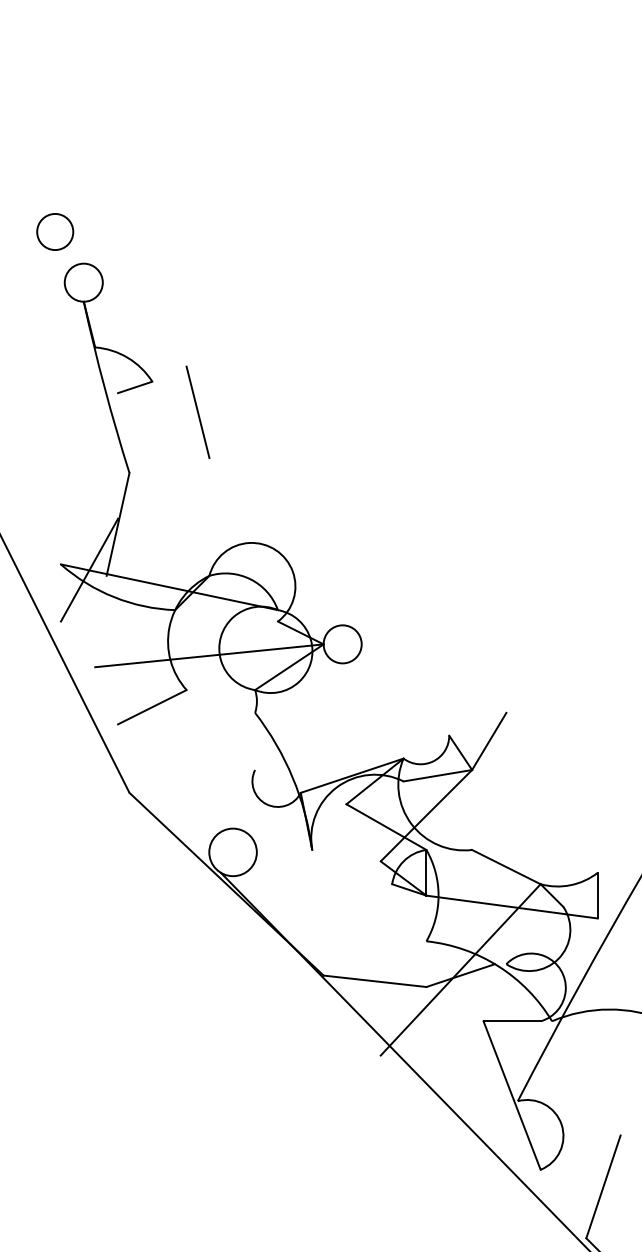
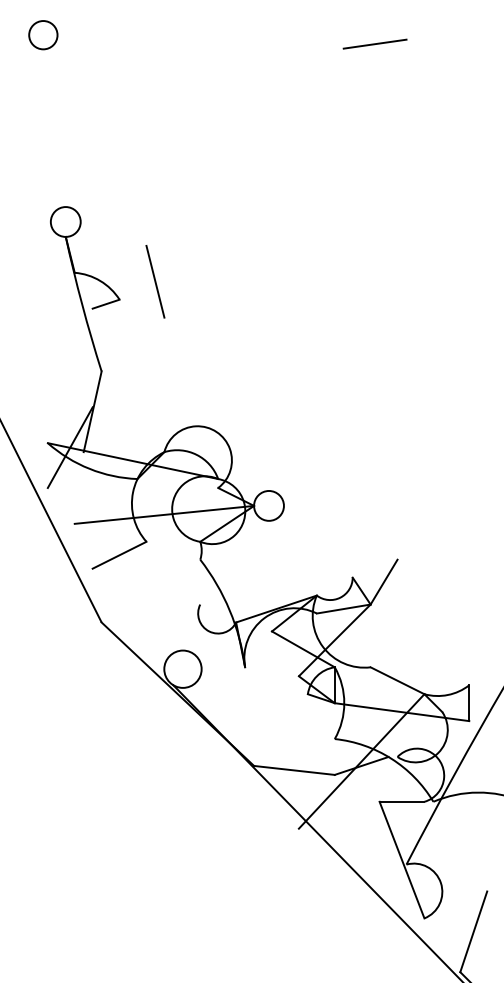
line: (477, 55) -> (374, 43), added
circle: (55, 232) -> (43, 35), moved
line: (198, 412) -> (155, 281), moved

